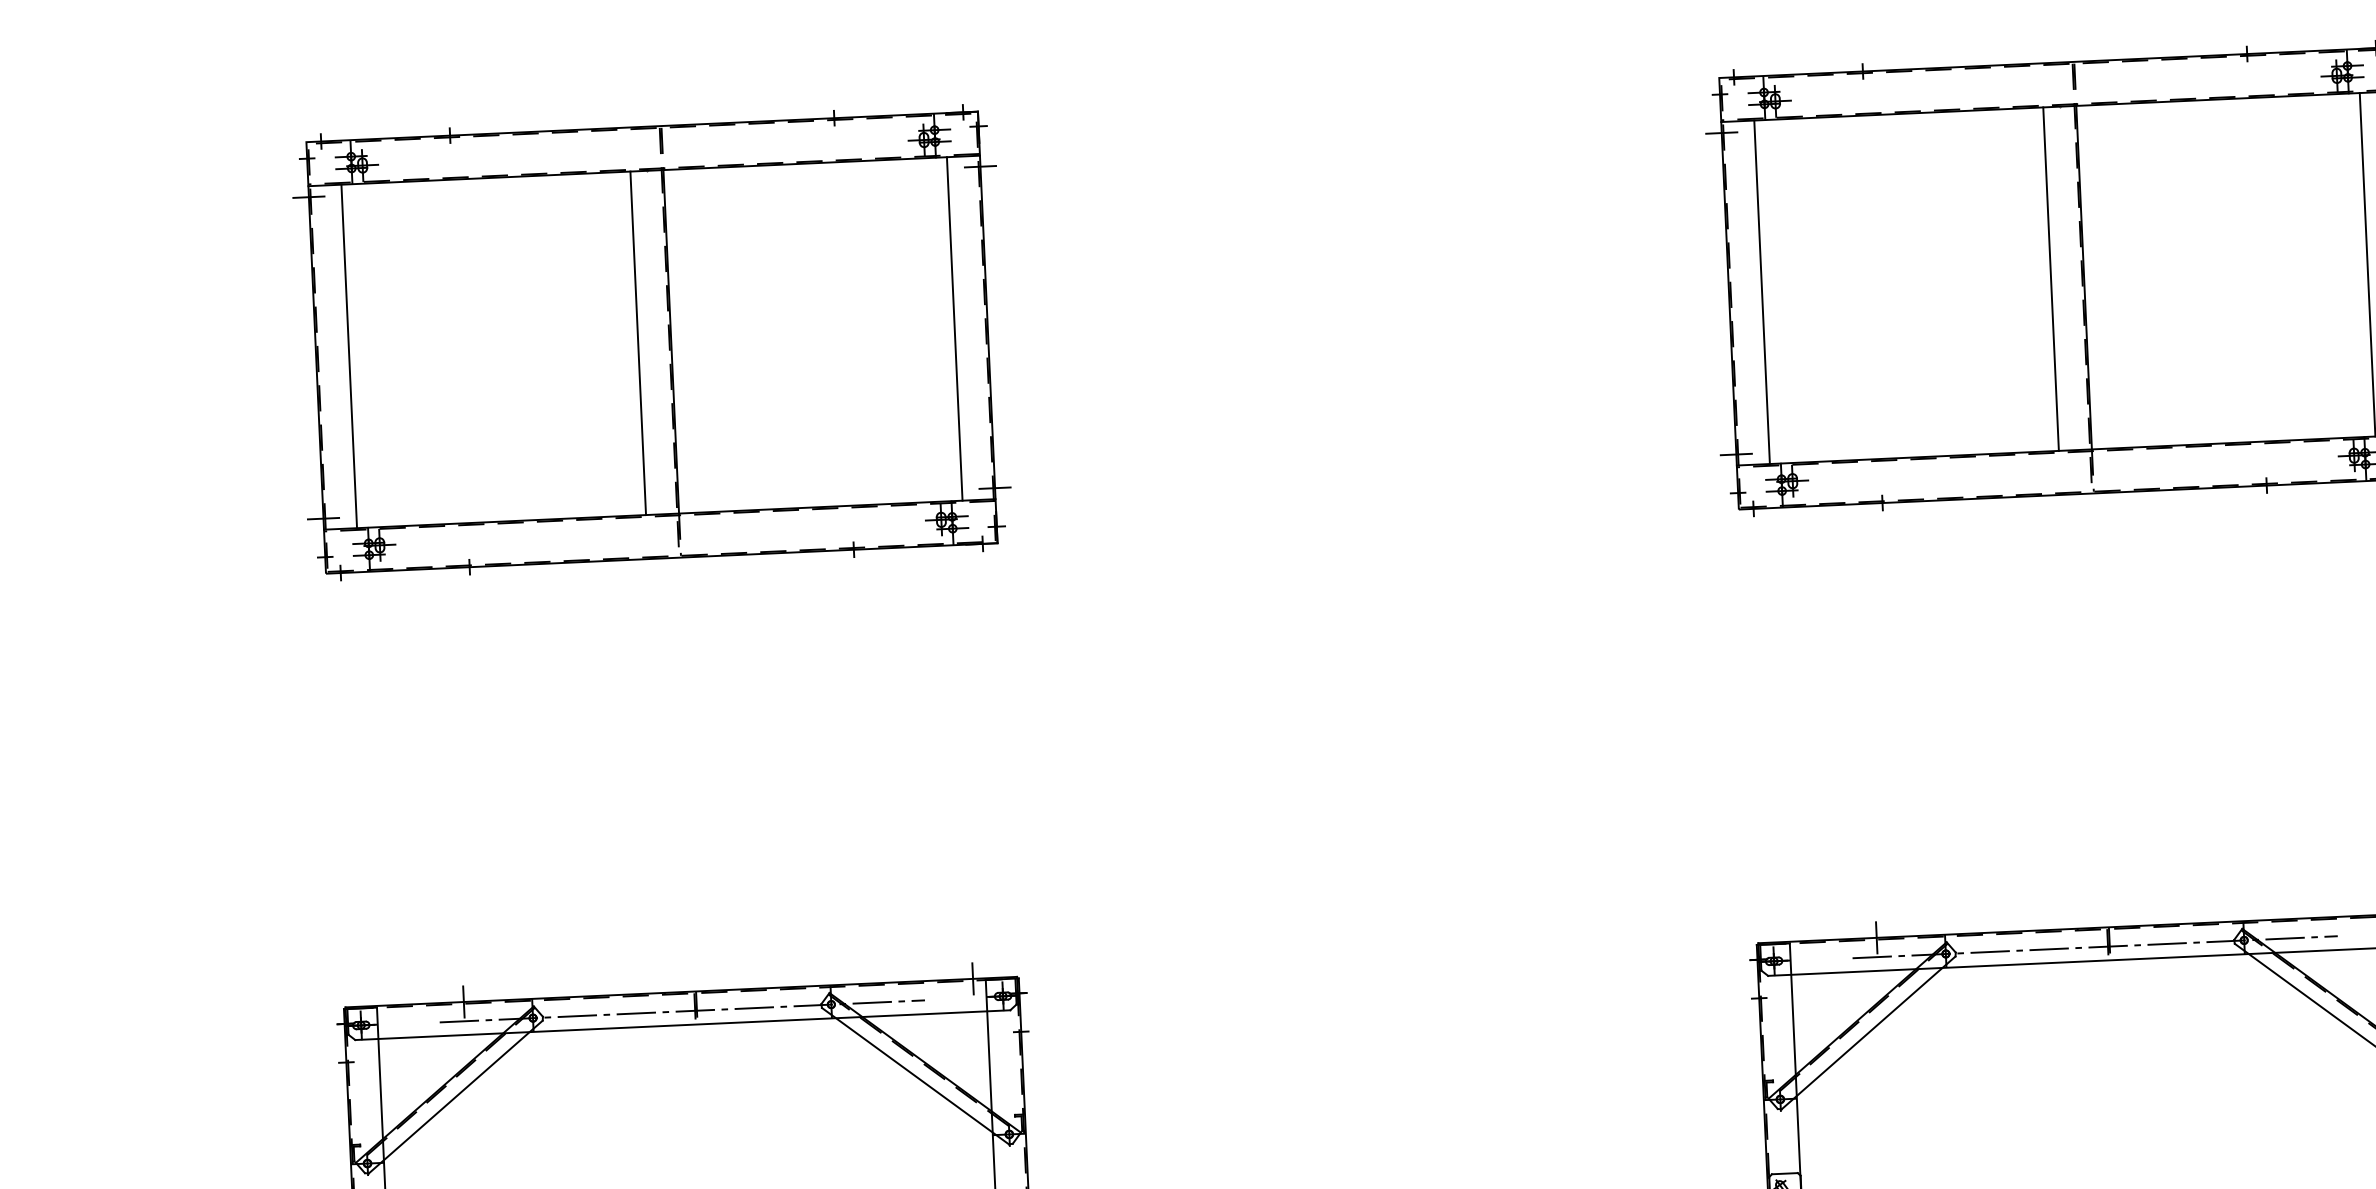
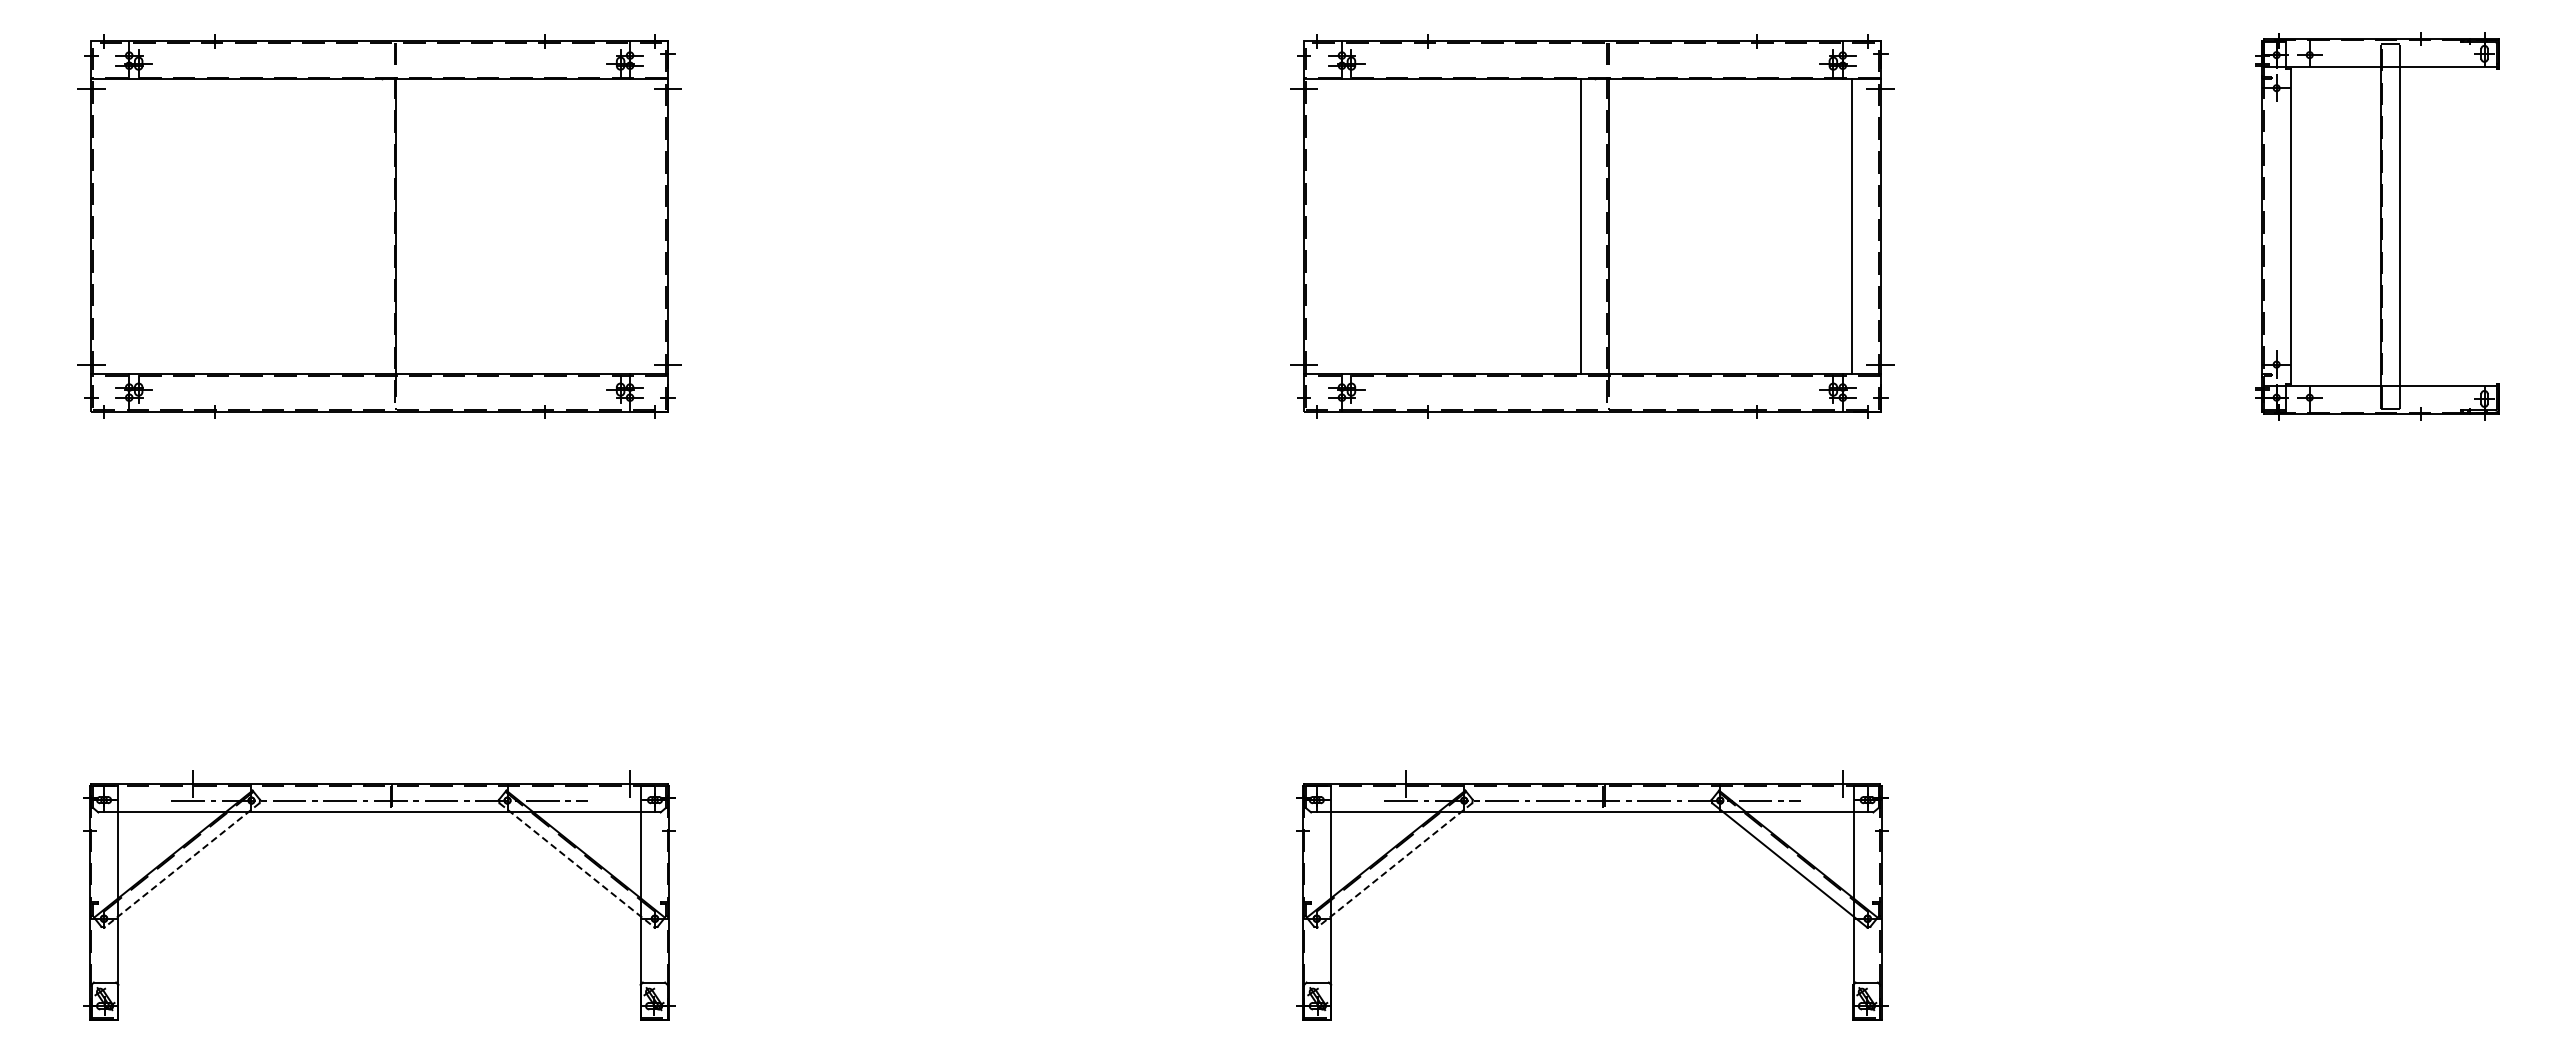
line: (1762, 292) -> (1332, 226), removed
line: (954, 328) -> (639, 226), removed
line: (637, 343) -> (367, 226), removed
line: (348, 356) -> (119, 226), removed
line: (1868, 1033) -> (1394, 865), solid -> dashed
line: (916, 1076) -> (577, 865), solid -> dashed
line: (454, 1097) -> (181, 865), solid -> dashed

